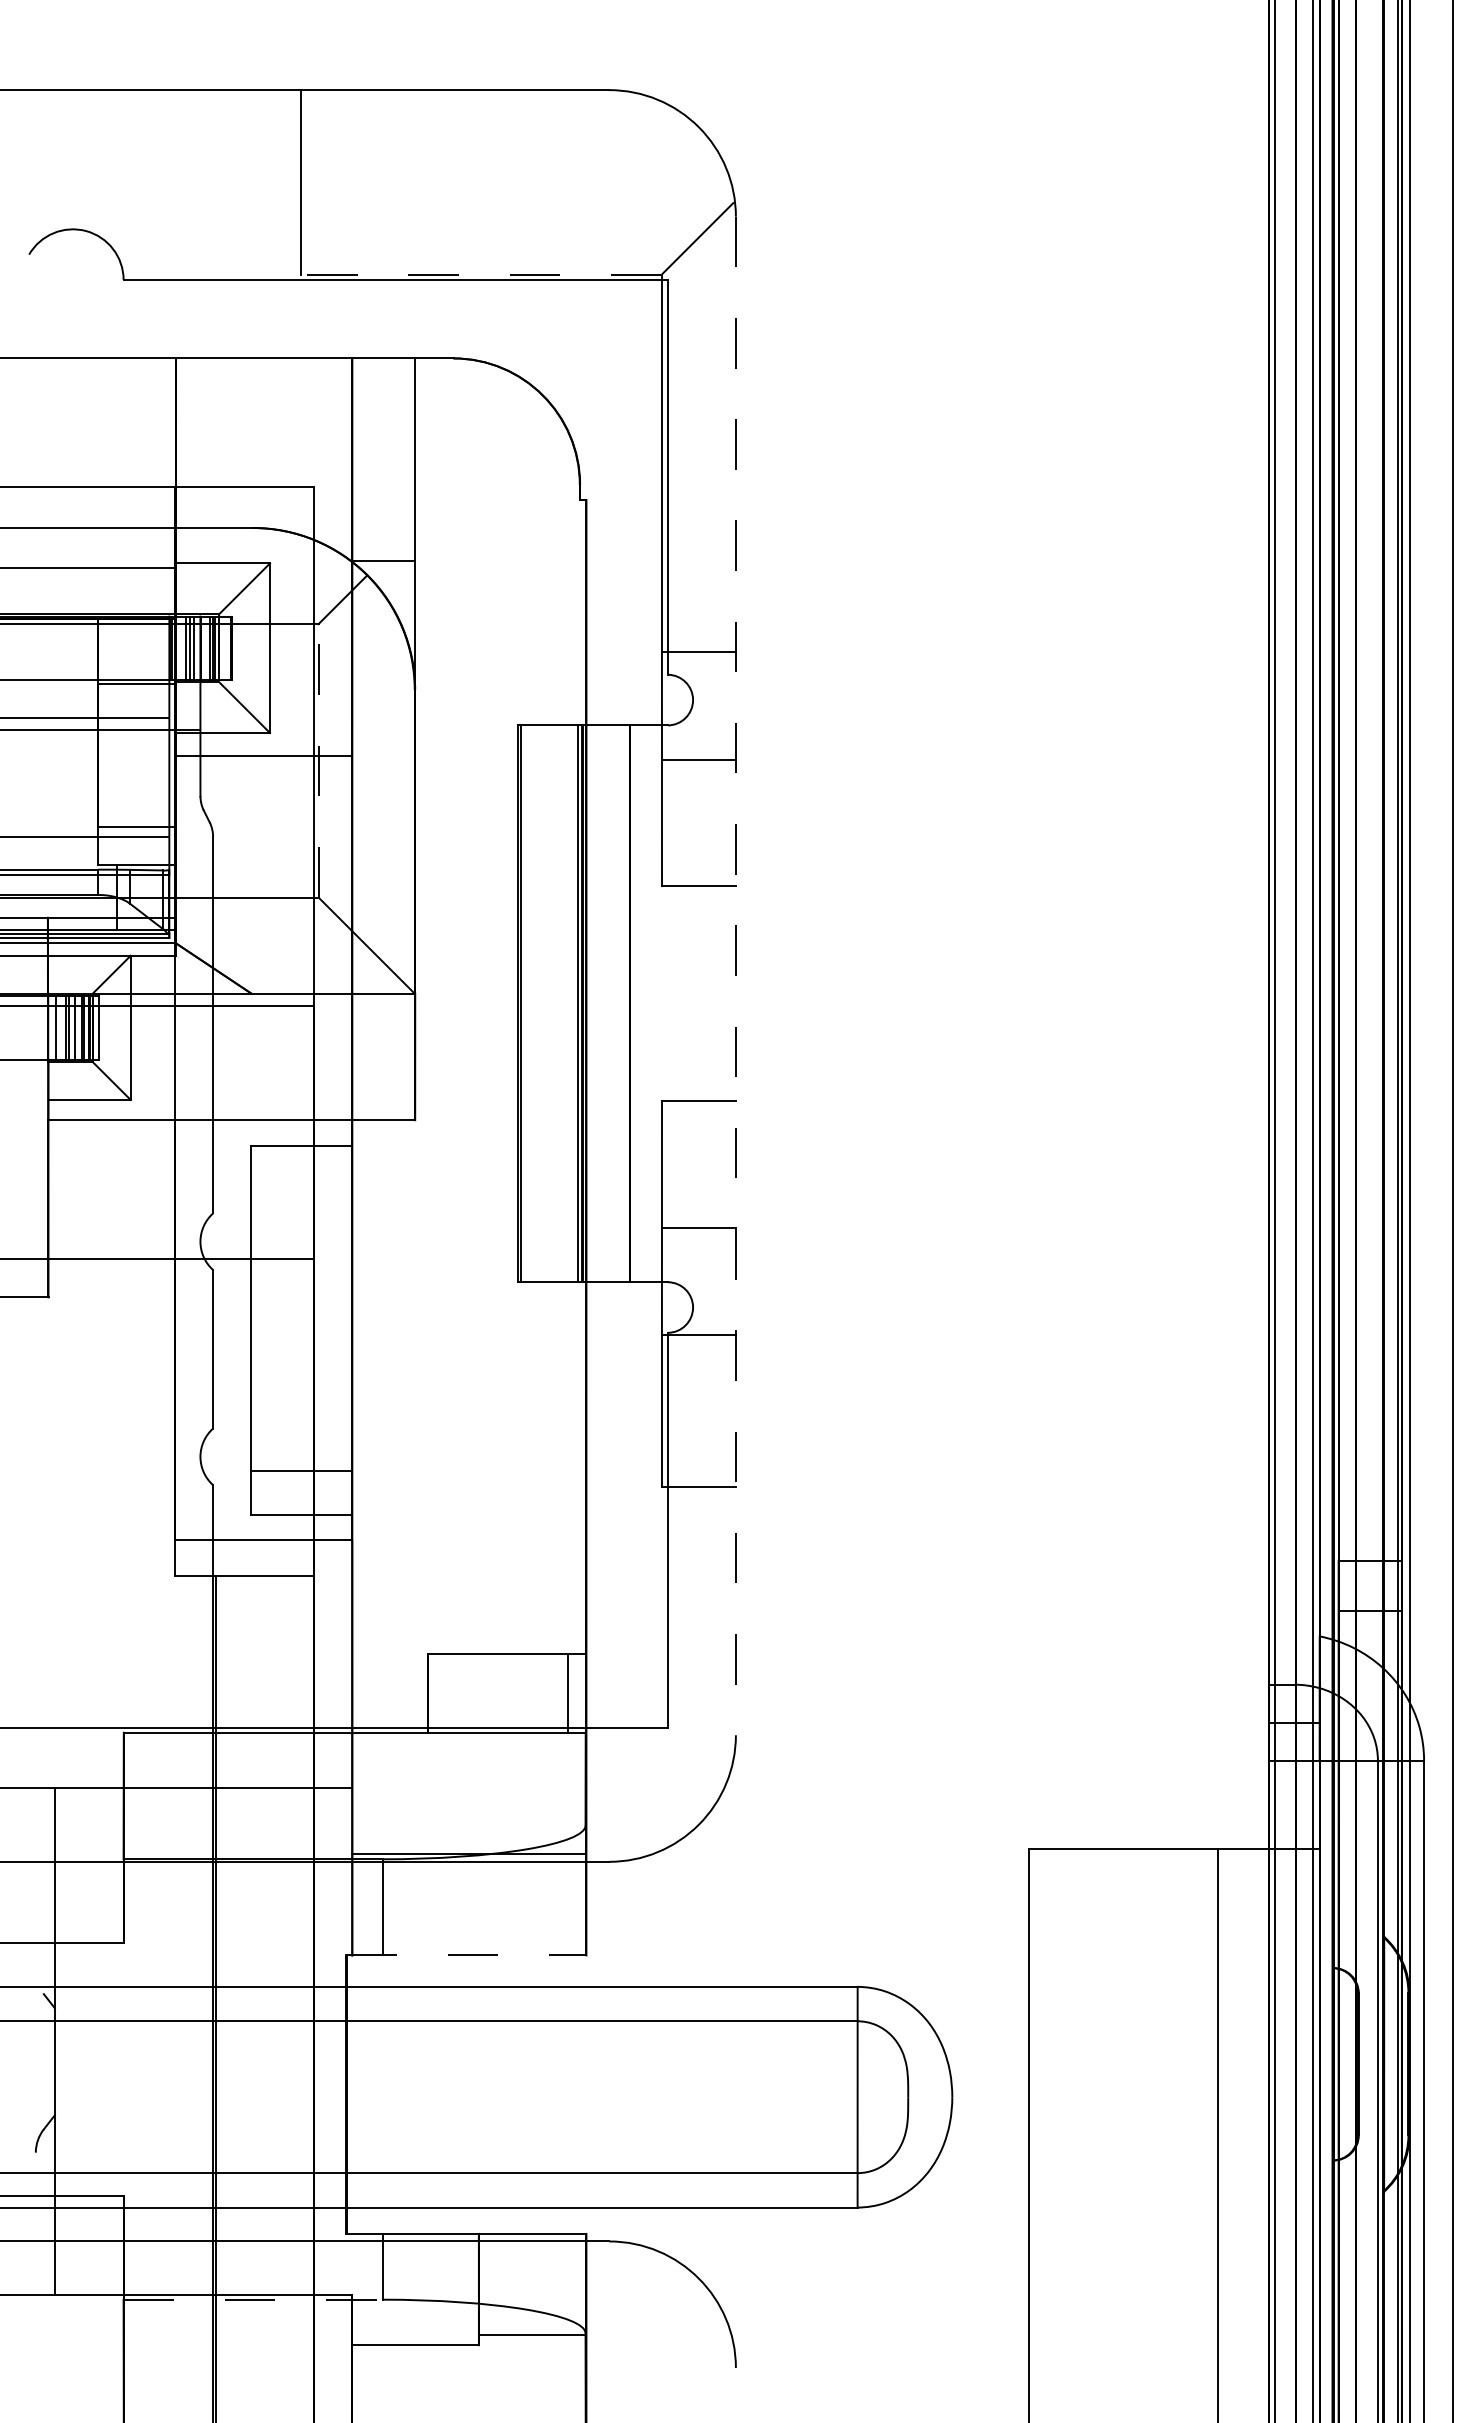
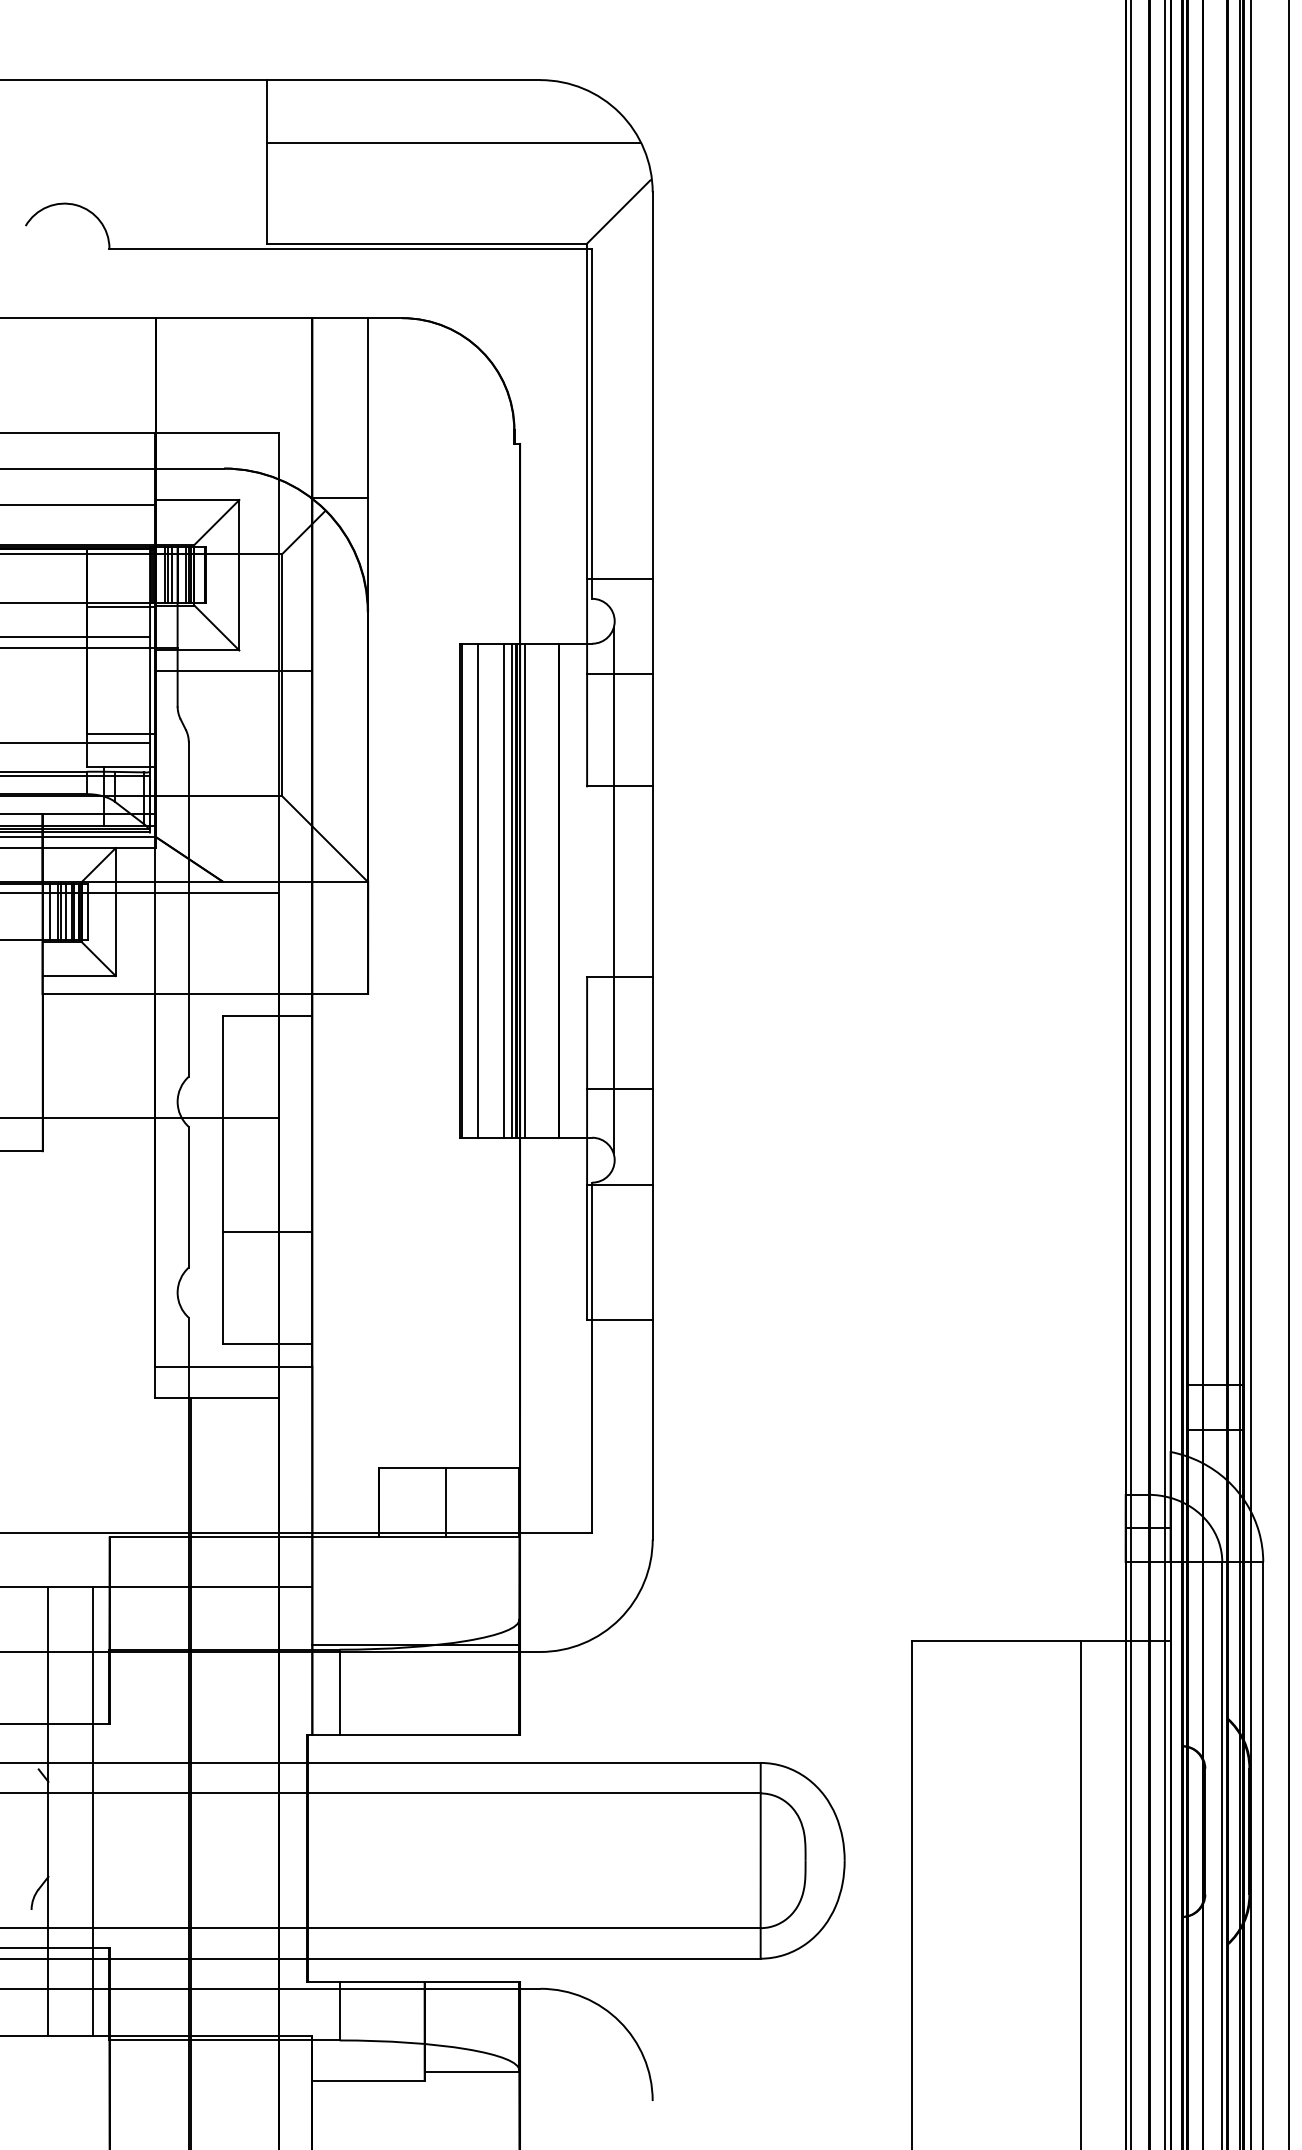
line: (510, 161) -> (452, 143), added
line: (480, 274) -> (426, 243), dashed -> solid
line: (318, 760) -> (282, 674), dashed -> solid
line: (735, 976) -> (652, 866), dashed -> solid
line: (539, 1003) -> (478, 890), added
line: (567, 1003) -> (503, 890), added
line: (592, 1003) -> (525, 890), added
line: (691, 1003) -> (613, 890), added
line: (301, 1470) -> (267, 1232), moved
line: (568, 1693) -> (446, 1502), moved
line: (466, 1955) -> (413, 1735), dashed -> solid
line: (105, 2041) -> (93, 1811), added
line: (253, 2299) -> (224, 2040), dashed -> solid

